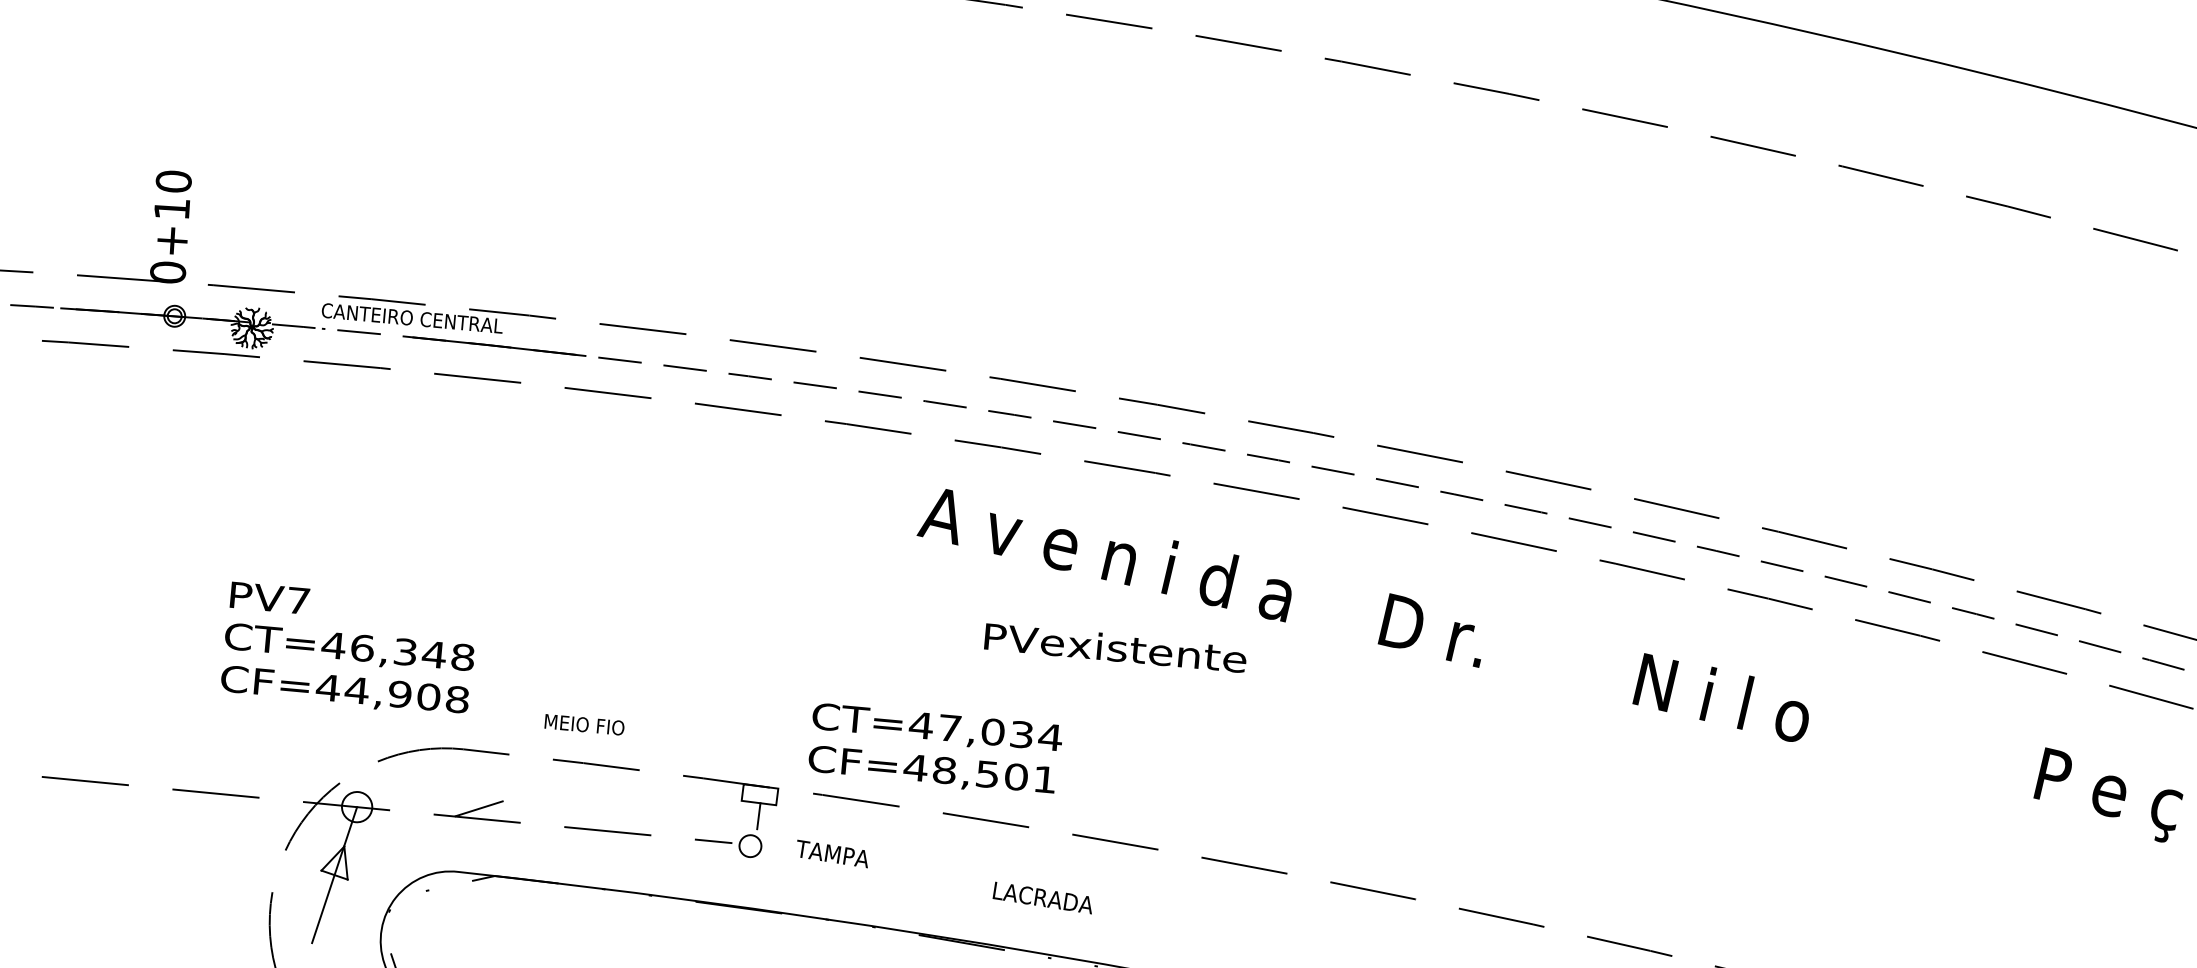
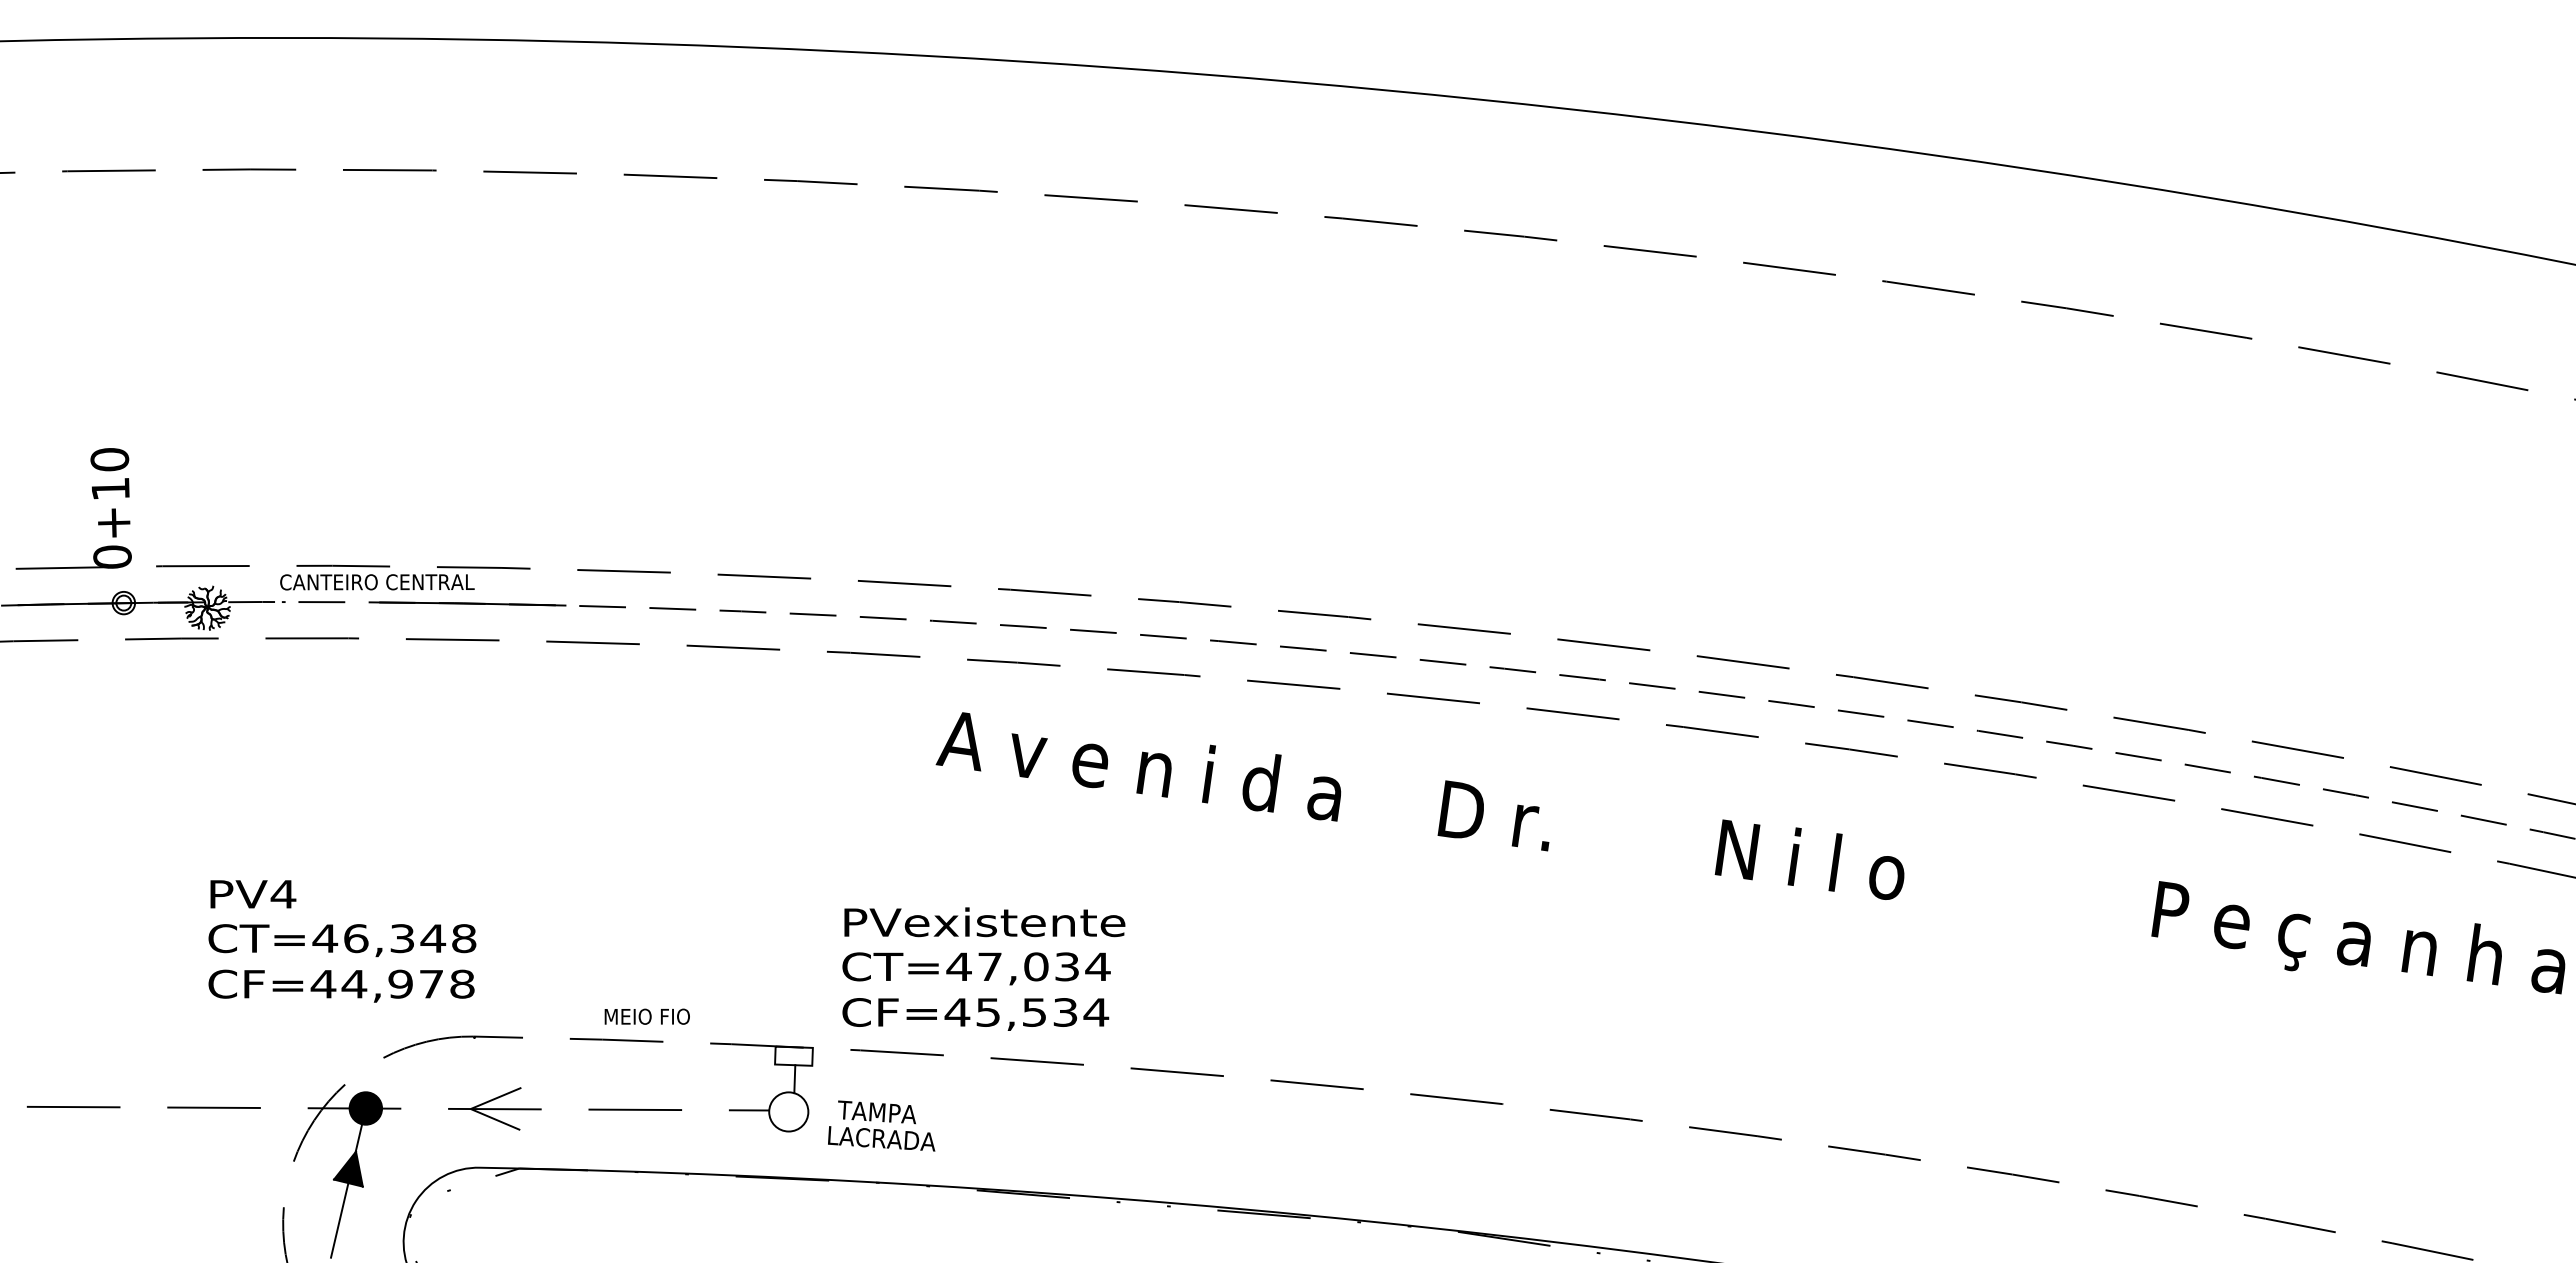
text: (298, 601) -> (283, 894), PV7 -> PV4
text: (1115, 648) -> (984, 922), moved
text: (428, 696) -> (431, 983), CF=44,908 -> CF=44,978
text: (583, 724) -> (646, 1016), moved
text: (995, 775) -> (1042, 1012), CF=48,501 -> CF=45,534
fill: (356, 807) -> (365, 1108), added
line: (476, 828) -> (495, 1119), added
circle: (750, 845) -> (788, 1111), size x1.67
fill: (335, 861) -> (348, 1168), added
text: (1042, 897) -> (881, 1138), moved

